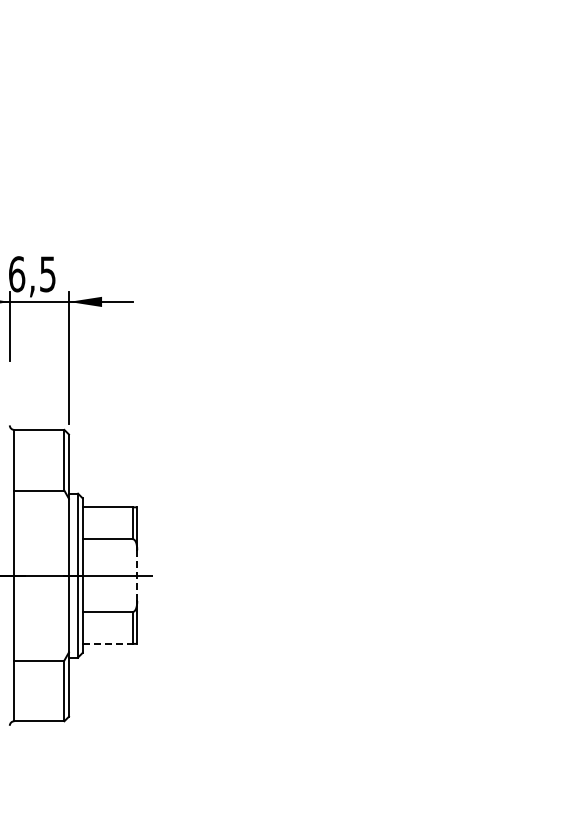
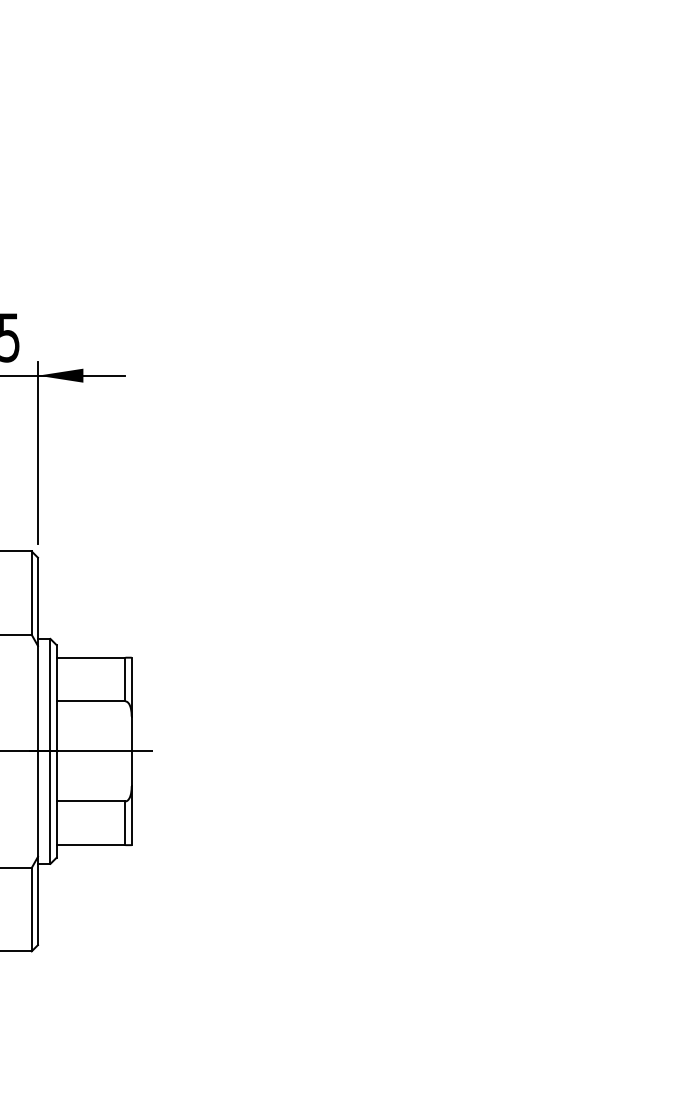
line: (137, 576) -> (132, 752), dashed -> solid
line: (108, 643) -> (92, 844), dashed -> solid

